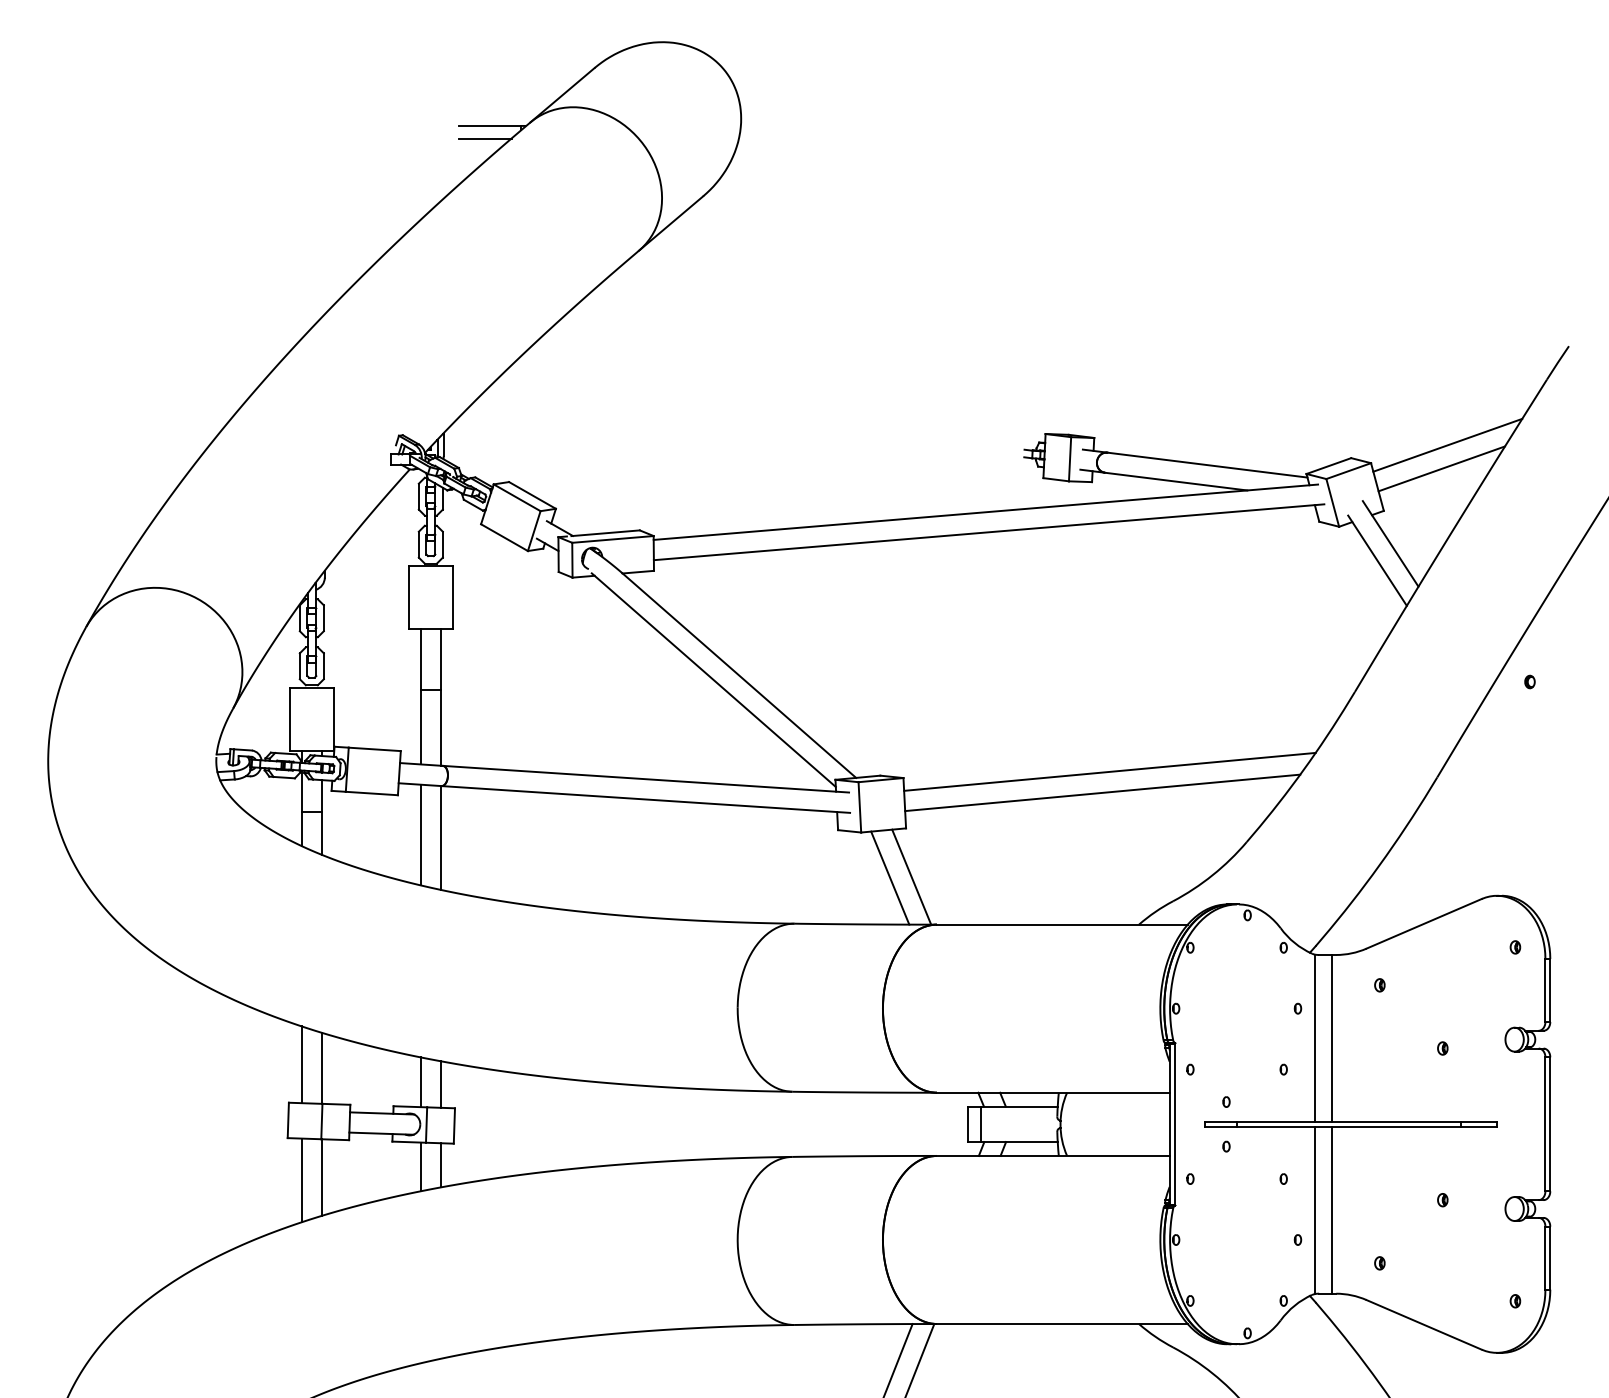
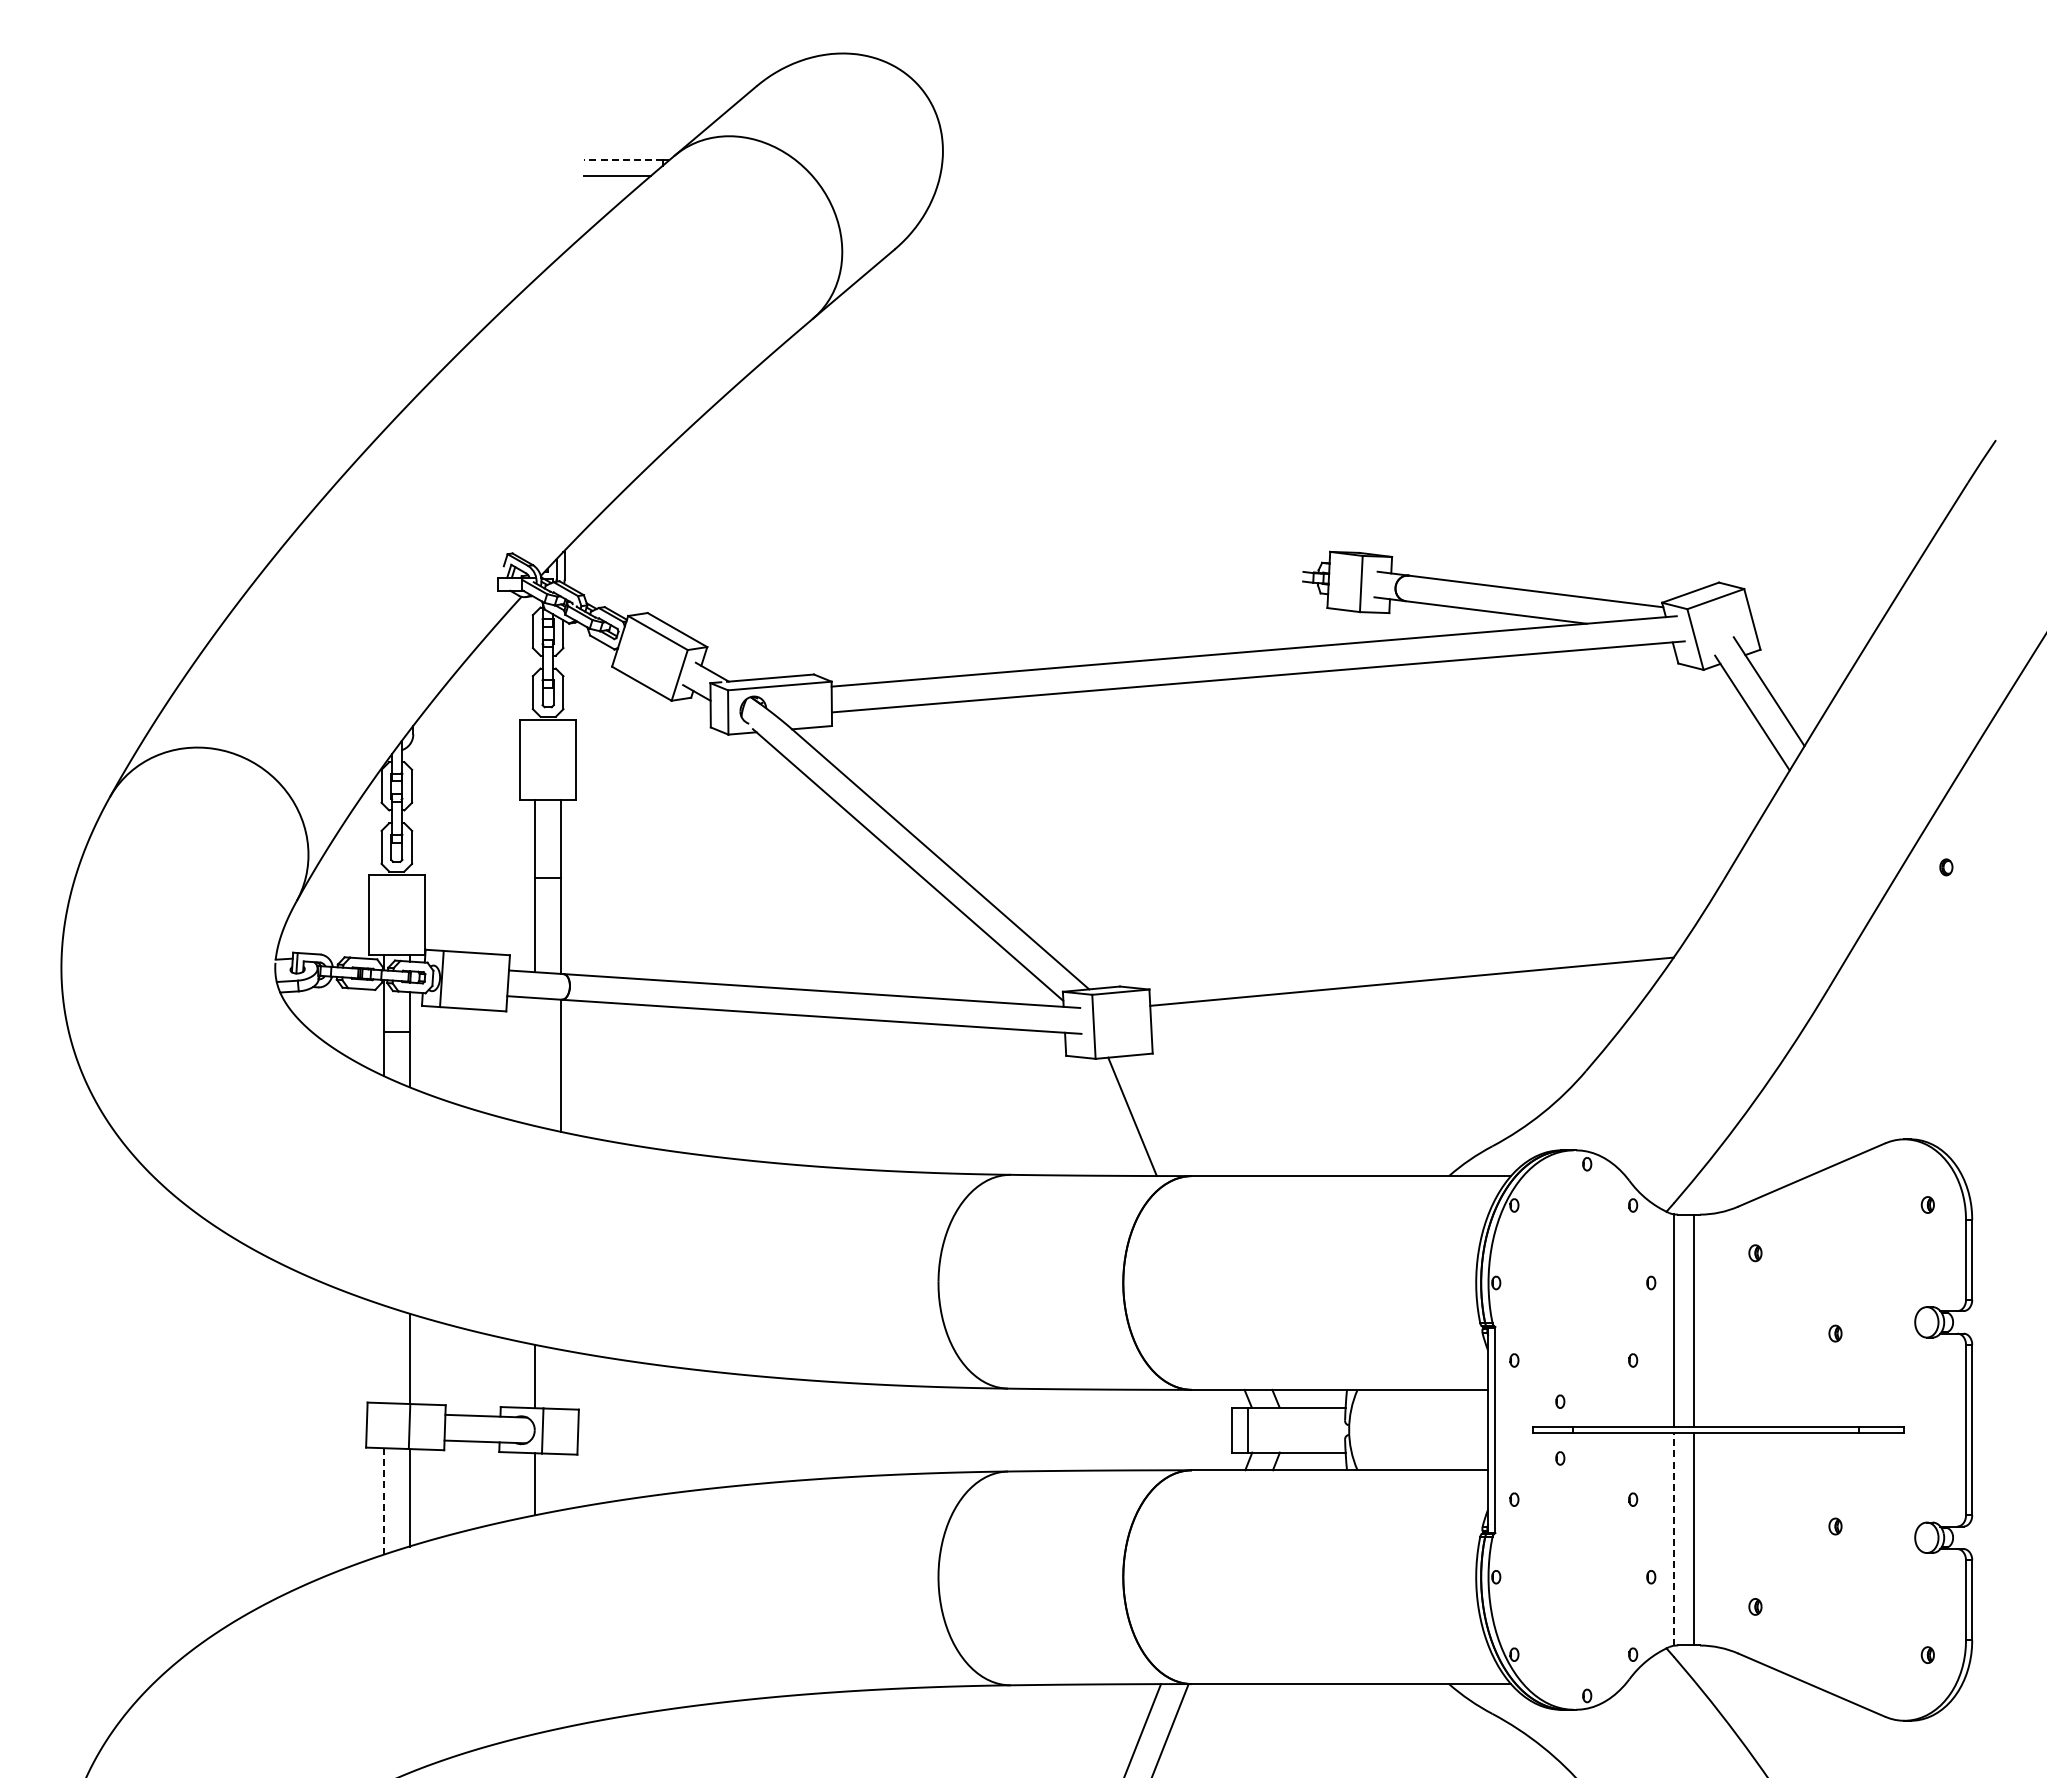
line: (490, 126) -> (623, 160), solid -> dashed
line: (1447, 444) -> (1841, 565), removed
line: (1441, 468) -> (1833, 595), removed
line: (1102, 792) -> (1402, 1008), removed
line: (420, 835) -> (535, 1062), removed
line: (911, 877) -> (1159, 1115), removed
line: (301, 1064) -> (383, 1354), removed
line: (441, 1084) -> (561, 1379), removed
line: (441, 1165) -> (561, 1482), removed
line: (301, 1180) -> (383, 1501), solid -> dashed
line: (1315, 1210) -> (1673, 1539), solid -> dashed

